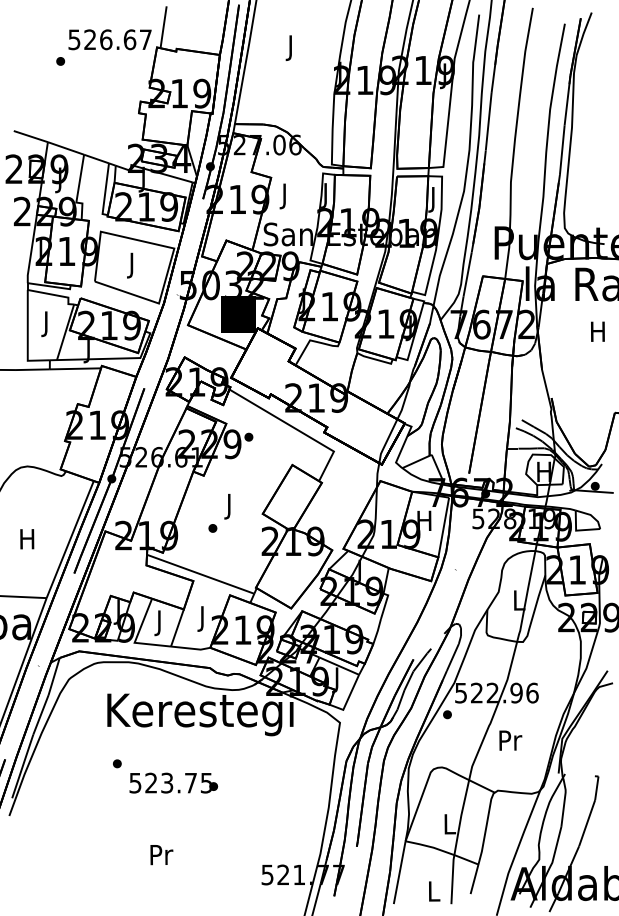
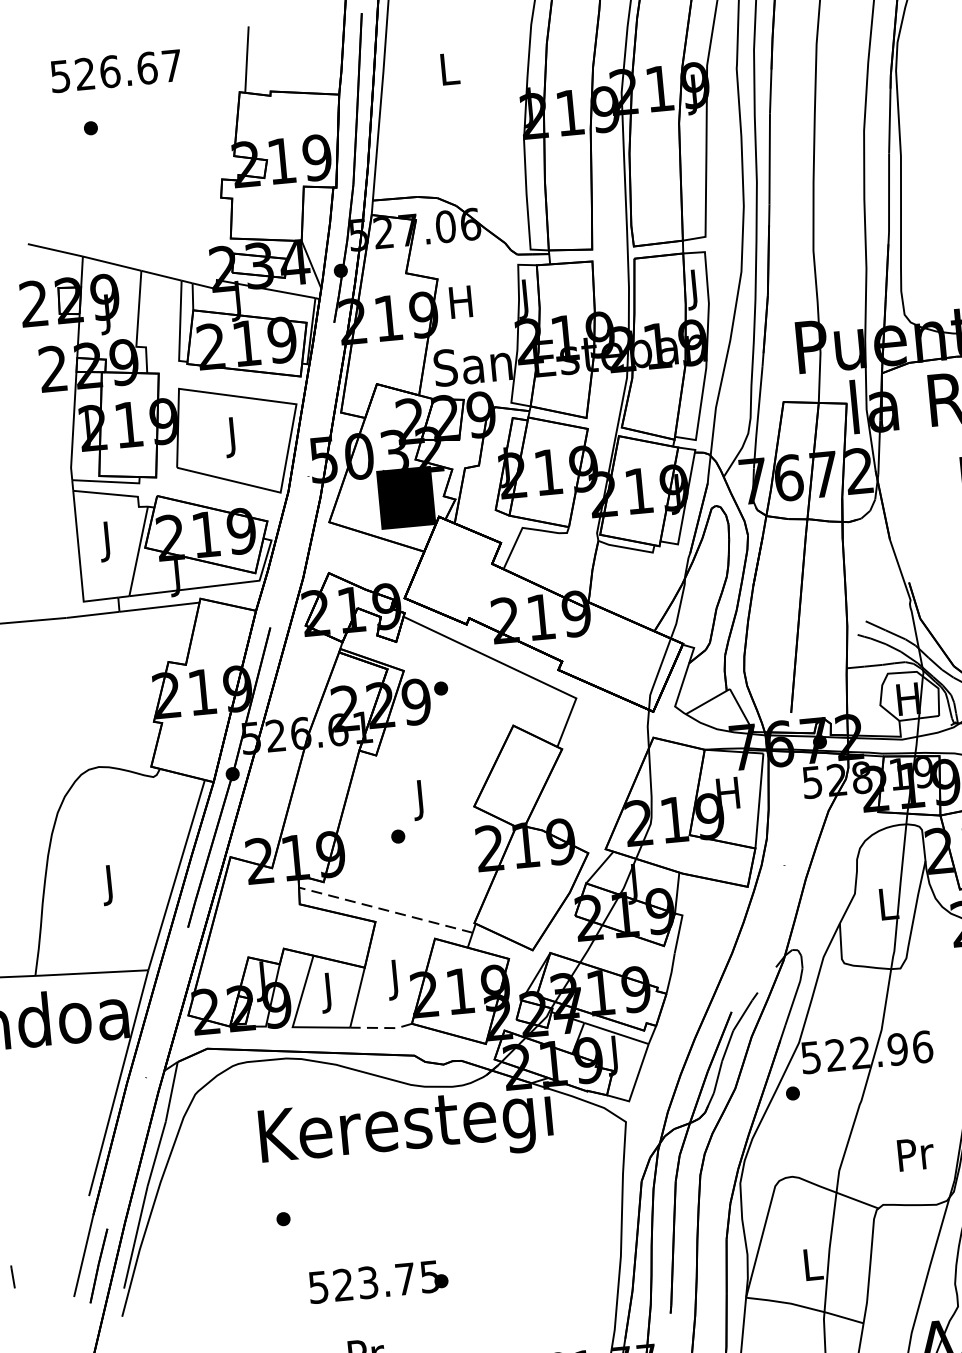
text: (109, 39) -> (115, 70), moved
text: (291, 48) -> (450, 73), J -> L
text: (284, 196) -> (461, 306), J -> H
text: (27, 541) -> (110, 884), H -> J
line: (200, 574) -> (385, 910), solid -> dashed
line: (190, 648) -> (380, 1027), solid -> dashed
text: (510, 740) -> (915, 1154), moved
text: (173, 782) -> (378, 1280), moved

